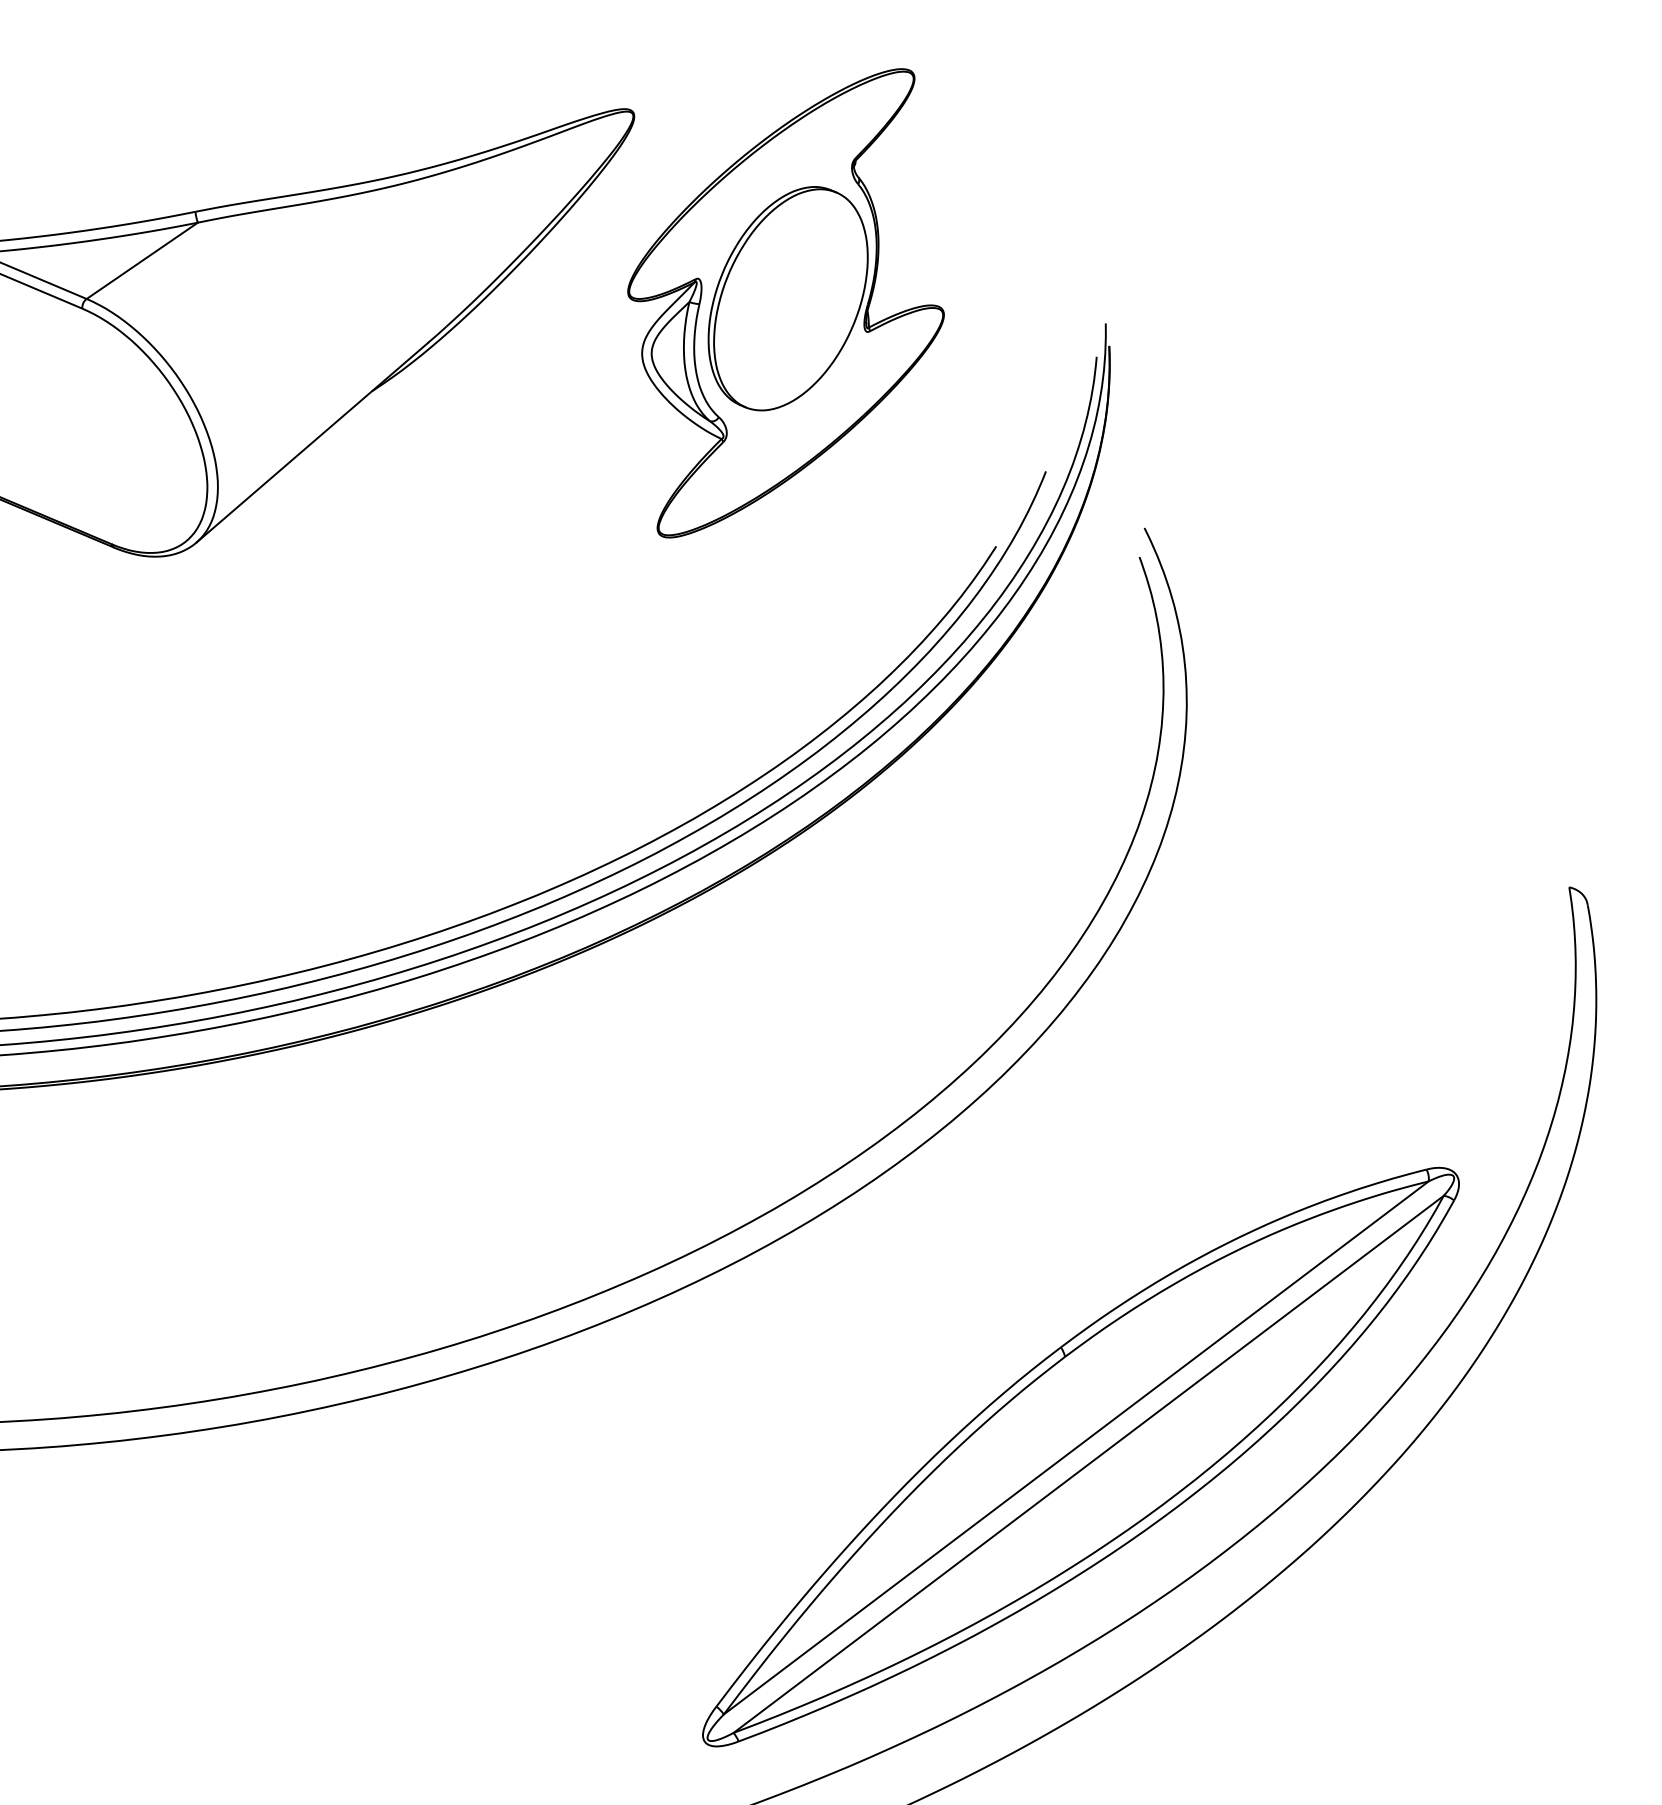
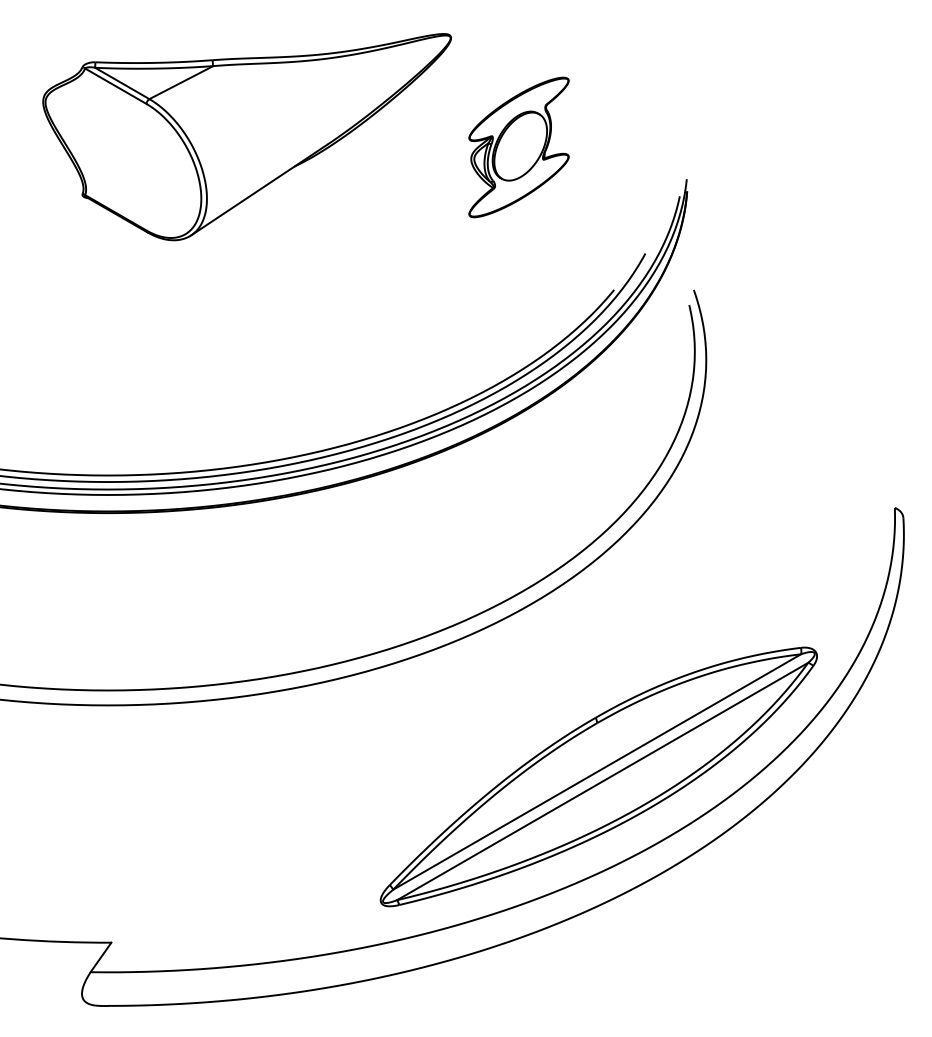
part: (785, 303) -> (518, 147), size x0.6

